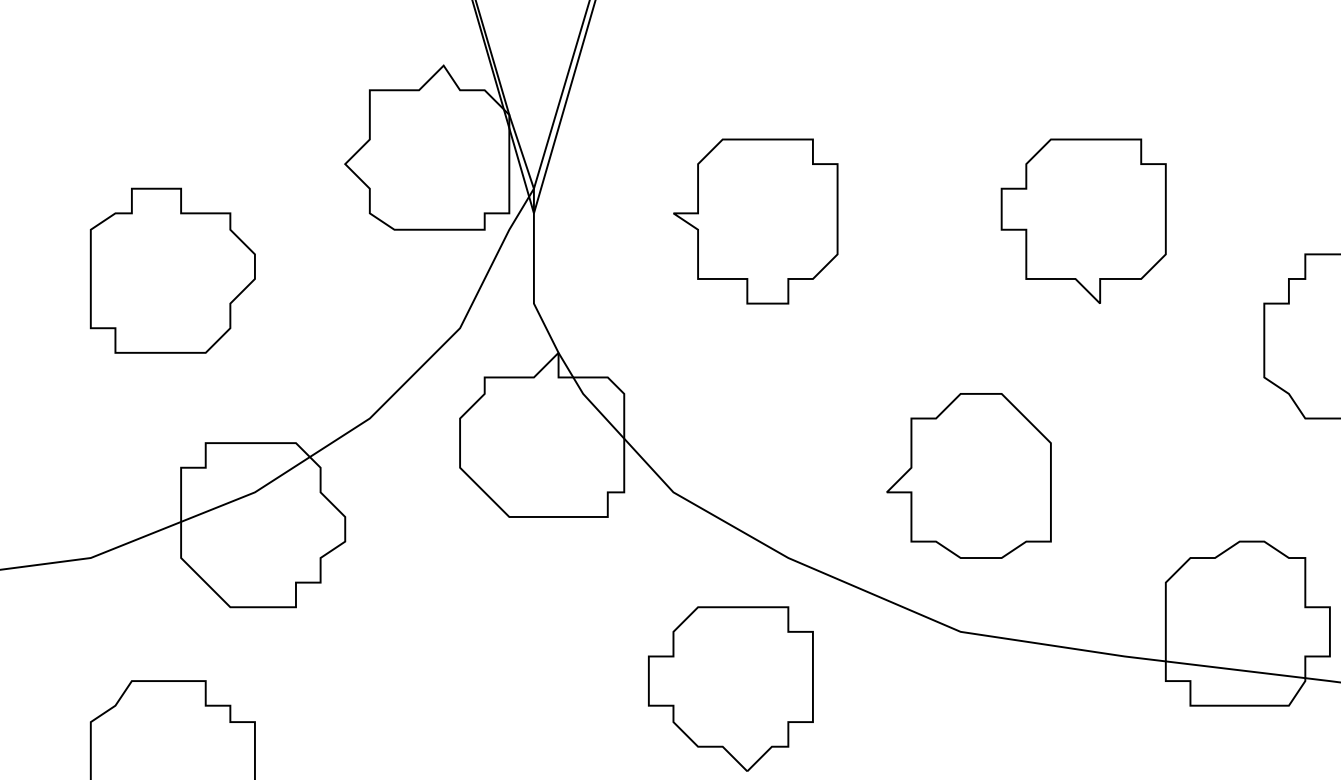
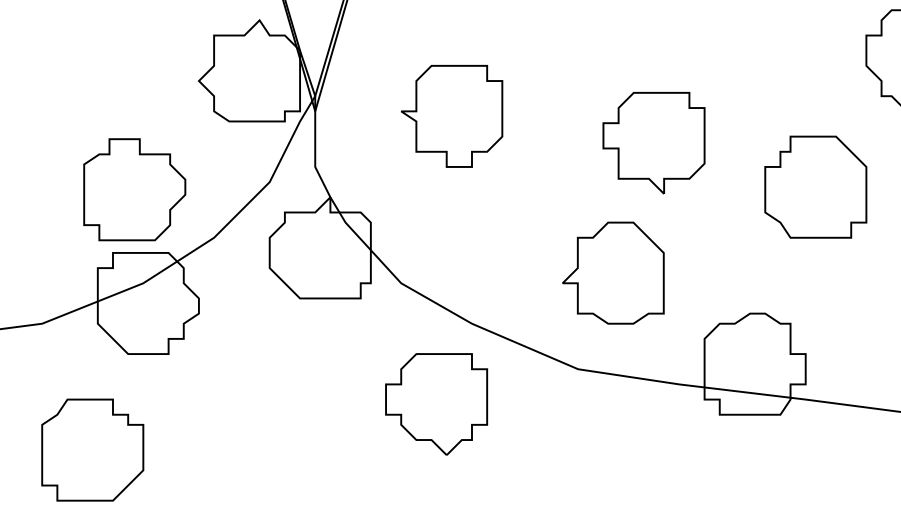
part: (1082, 221) -> (653, 143), moved
part: (172, 270) -> (134, 189), moved
part: (969, 474) -> (613, 272), moved

